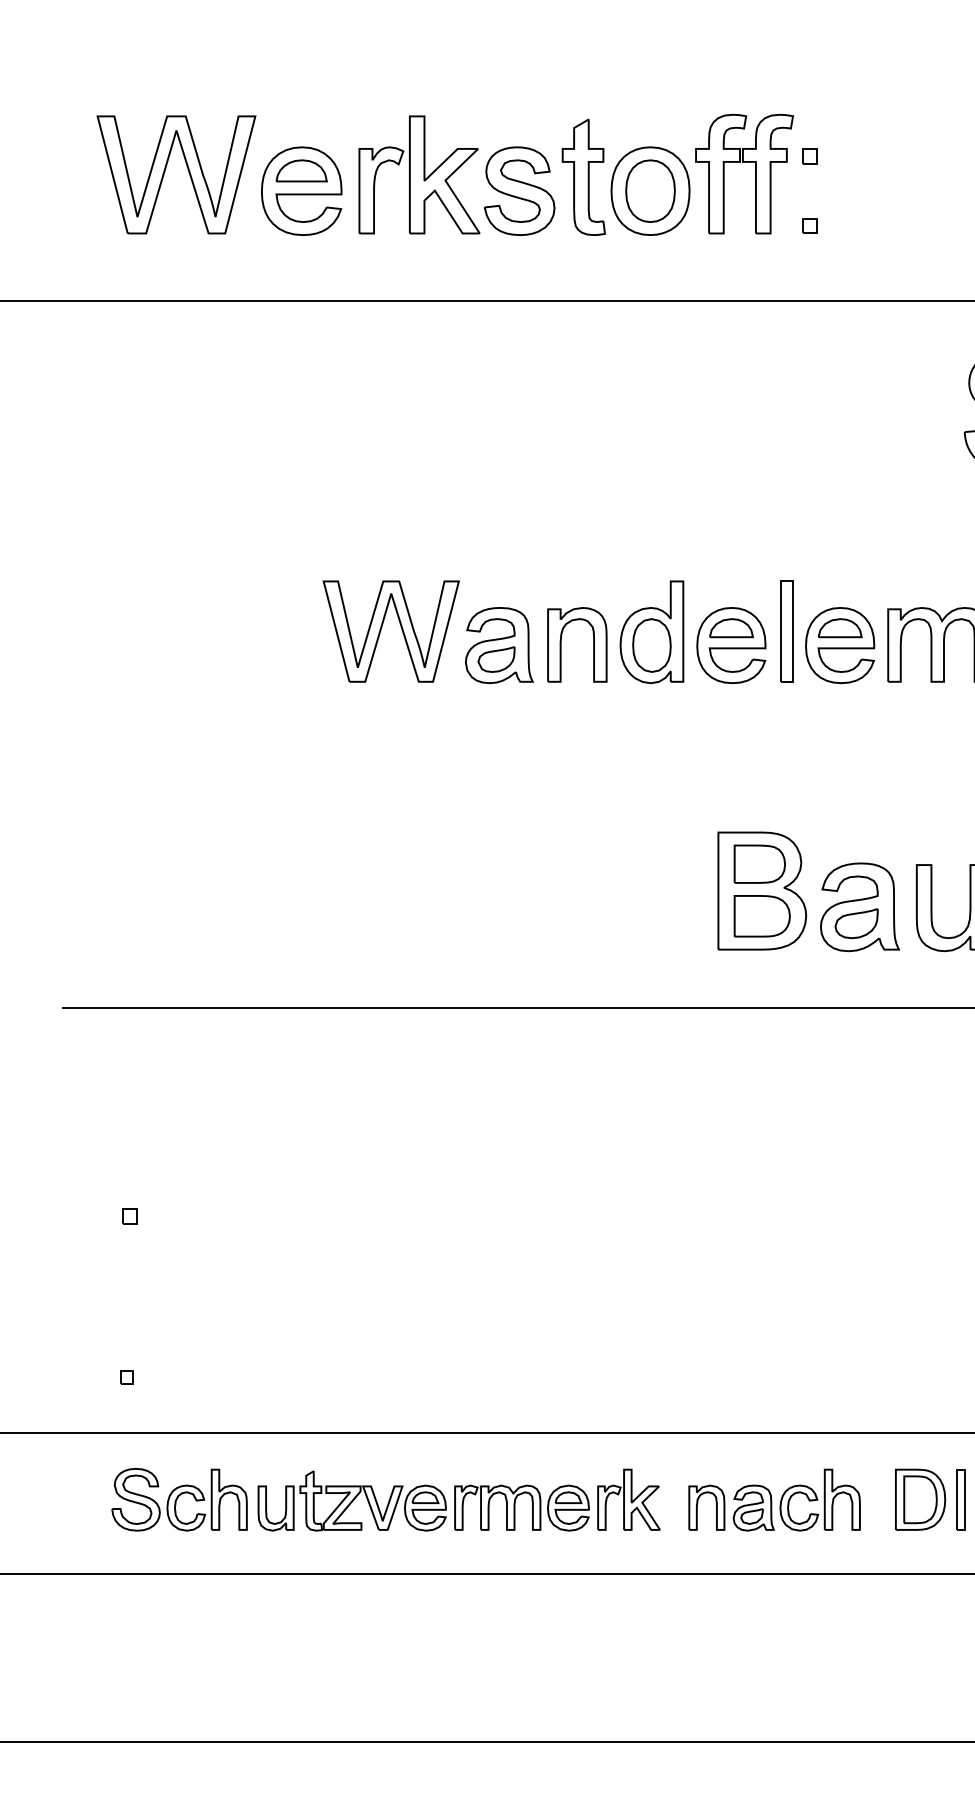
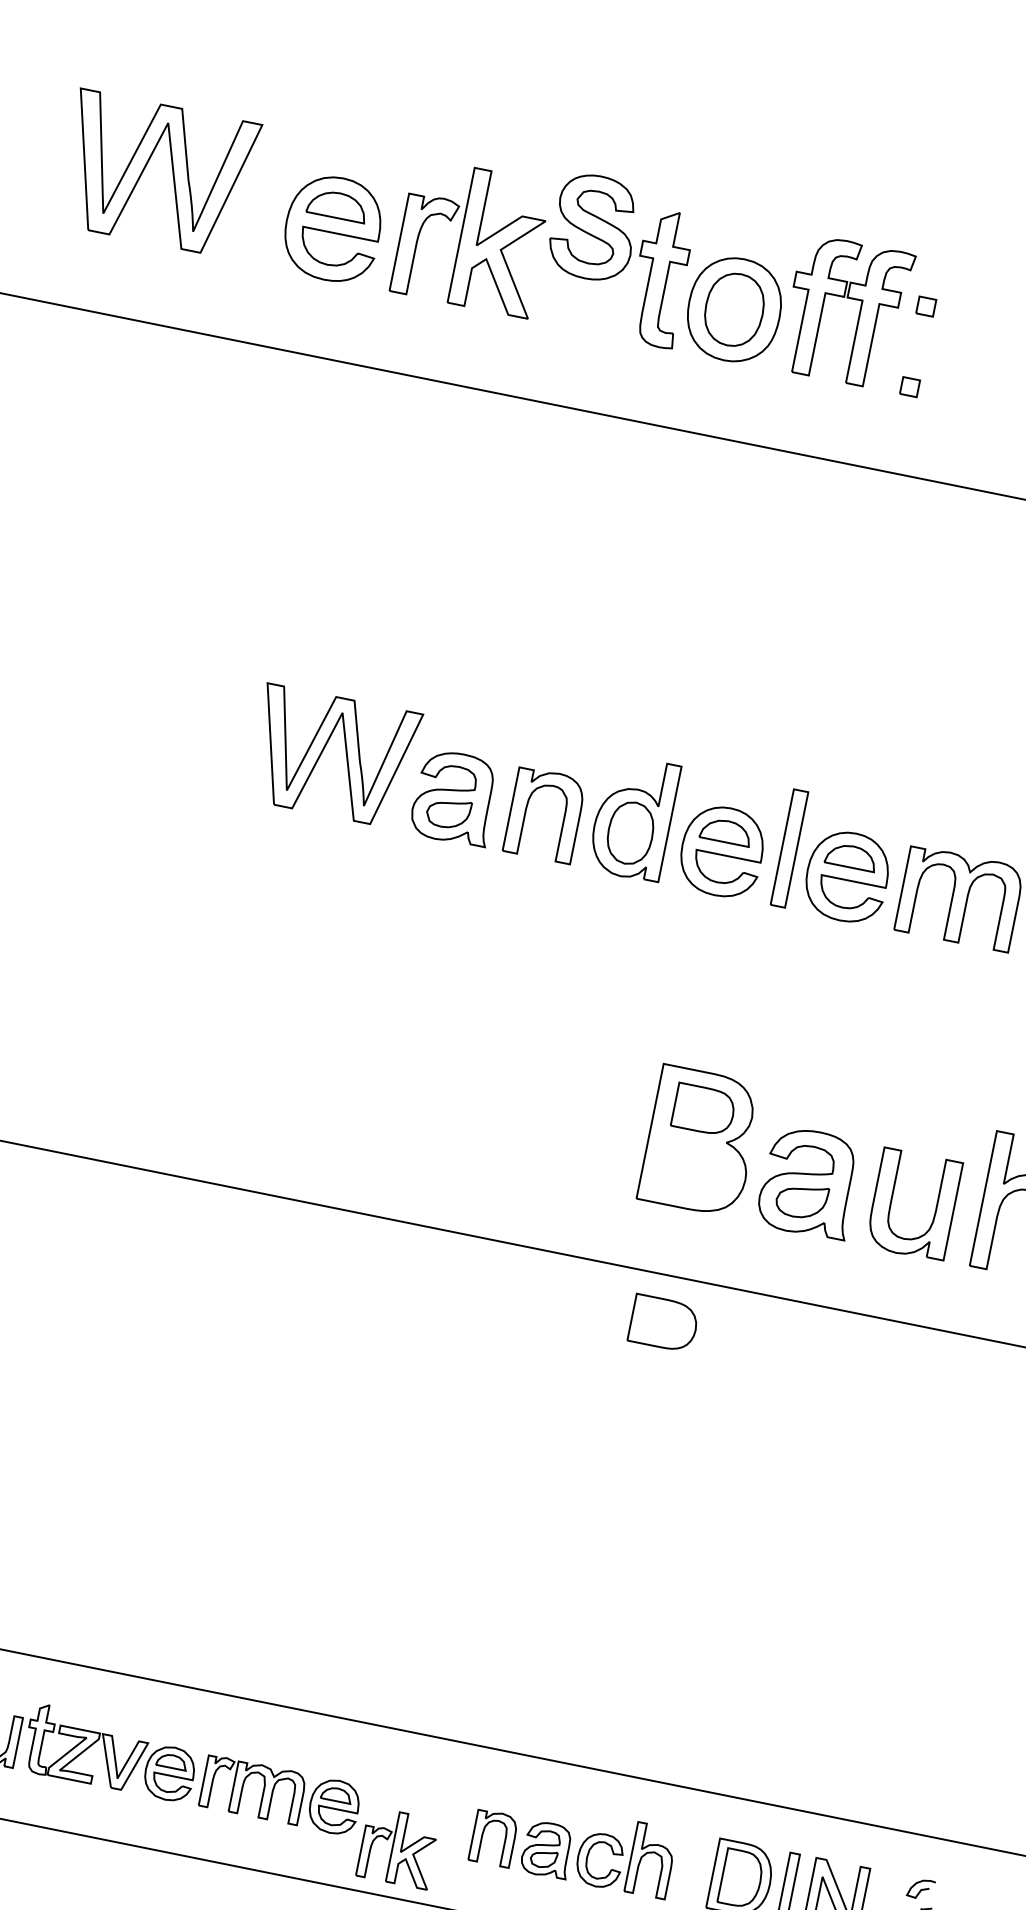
part: (165, 171) -> (146, 167), moved
part: (519, 190) -> (594, 226), moved
part: (761, 916) -> (662, 1323), moved
part: (628, 1499) -> (397, 1847), moved

